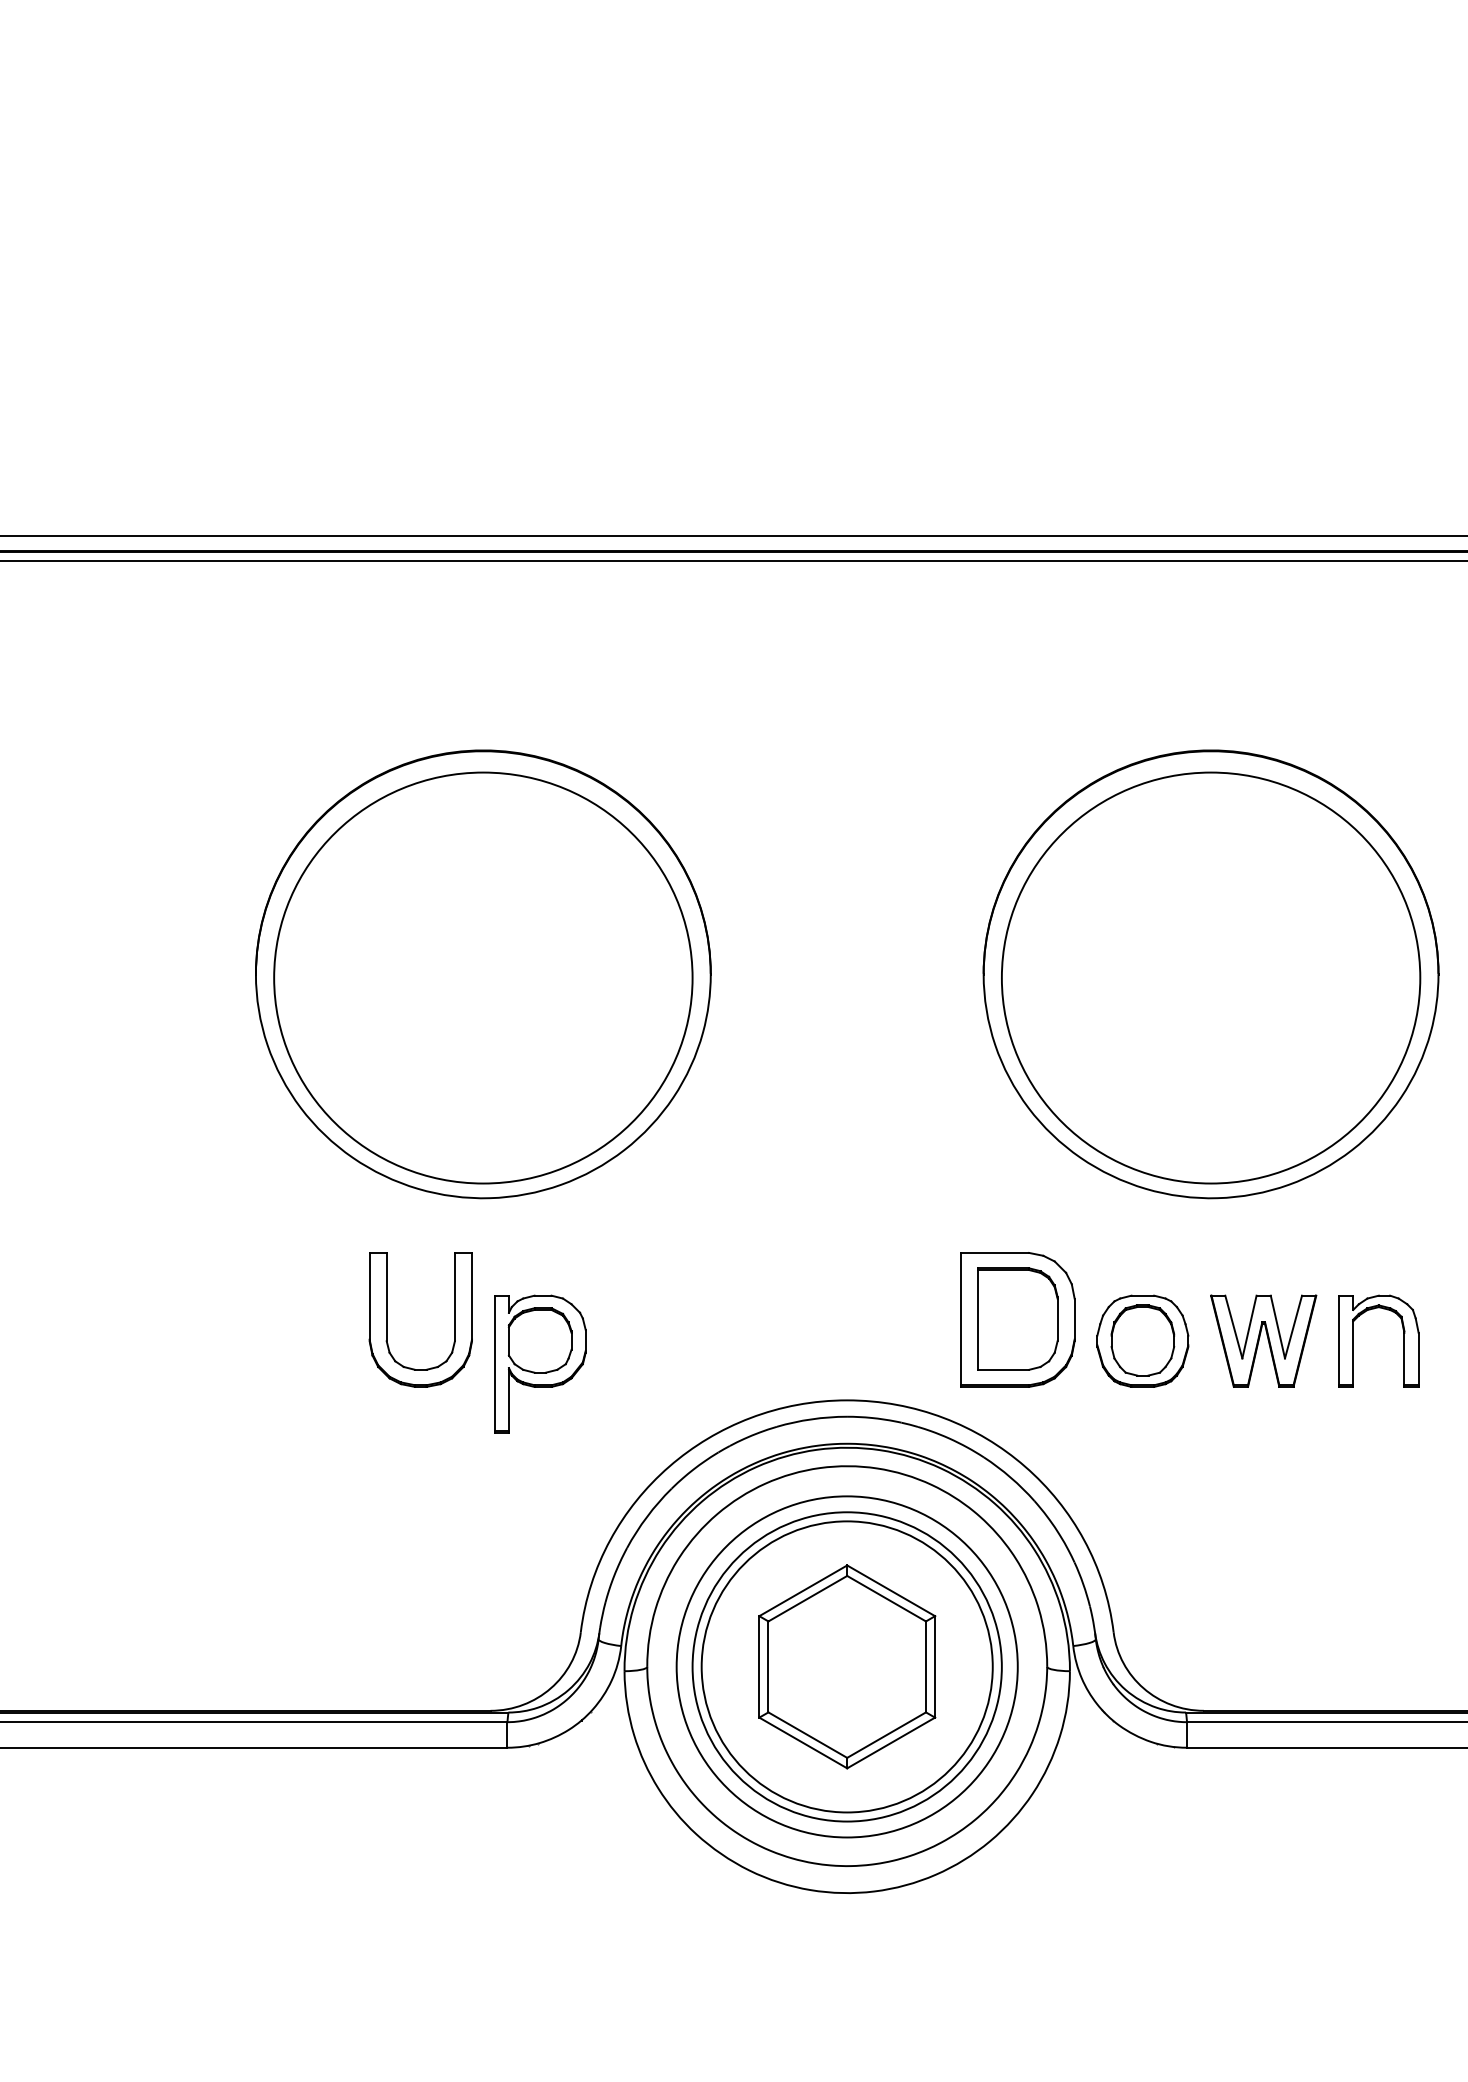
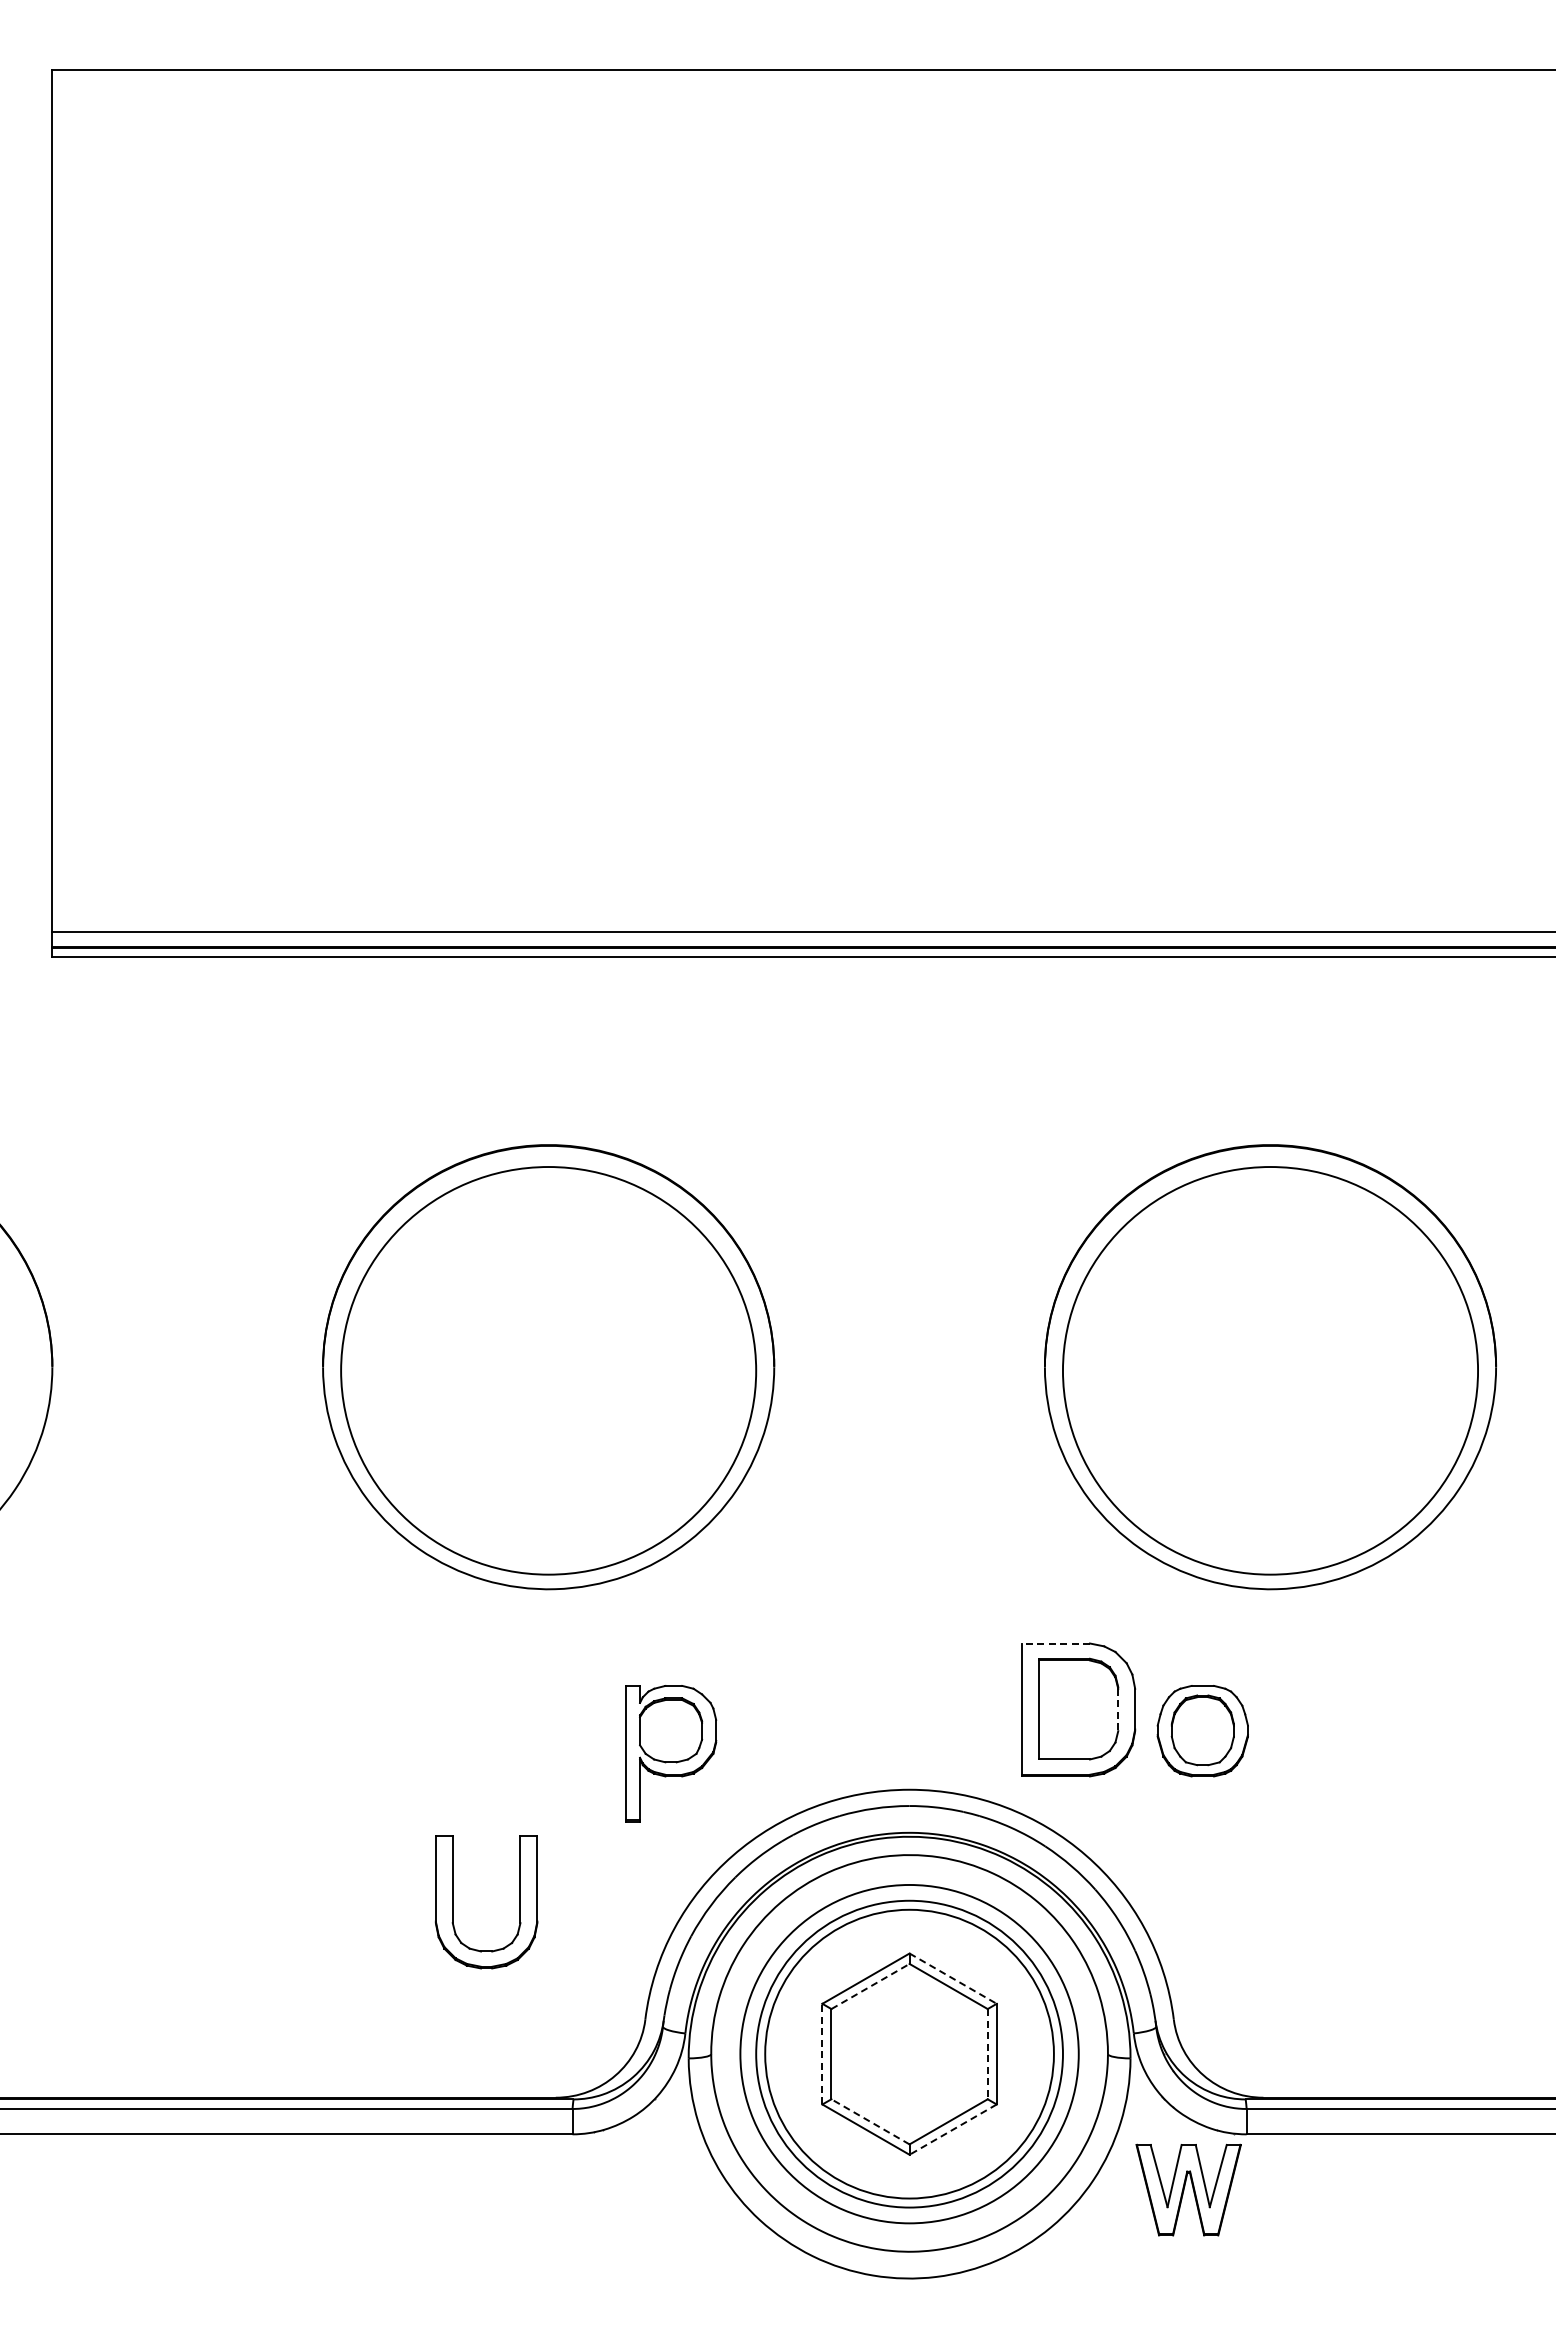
line: (995, 1252) -> (1056, 1643), solid -> dashed
part: (387, 1320) -> (453, 1902), moved
line: (1057, 1320) -> (1118, 1710), solid -> dashed
part: (1263, 1340) -> (1188, 2189), moved
part: (1354, 1340) -> (1412, 1730), removed
part: (540, 1363) -> (671, 1753), moved
line: (891, 1590) -> (953, 1978), solid -> dashed
line: (807, 1598) -> (870, 1986), solid -> dashed
line: (759, 1666) -> (822, 2053), solid -> dashed
line: (925, 1667) -> (987, 2054), solid -> dashed
line: (807, 1734) -> (870, 2121), solid -> dashed
line: (890, 1742) -> (952, 2129), solid -> dashed

